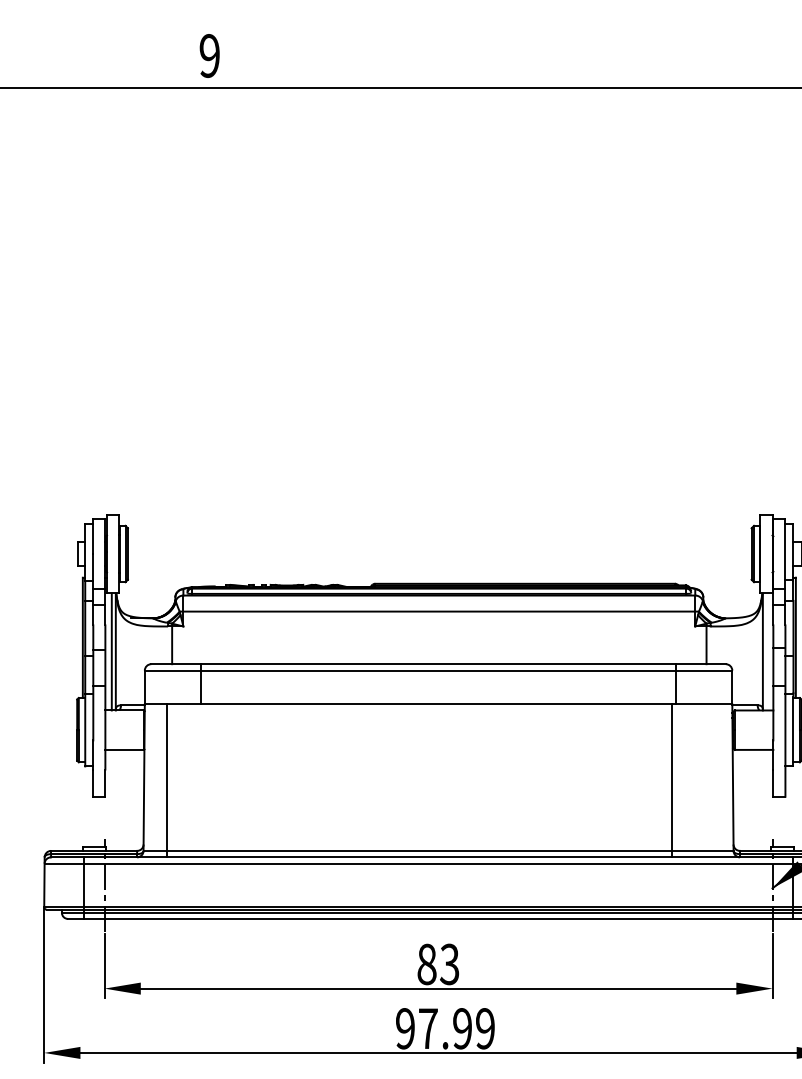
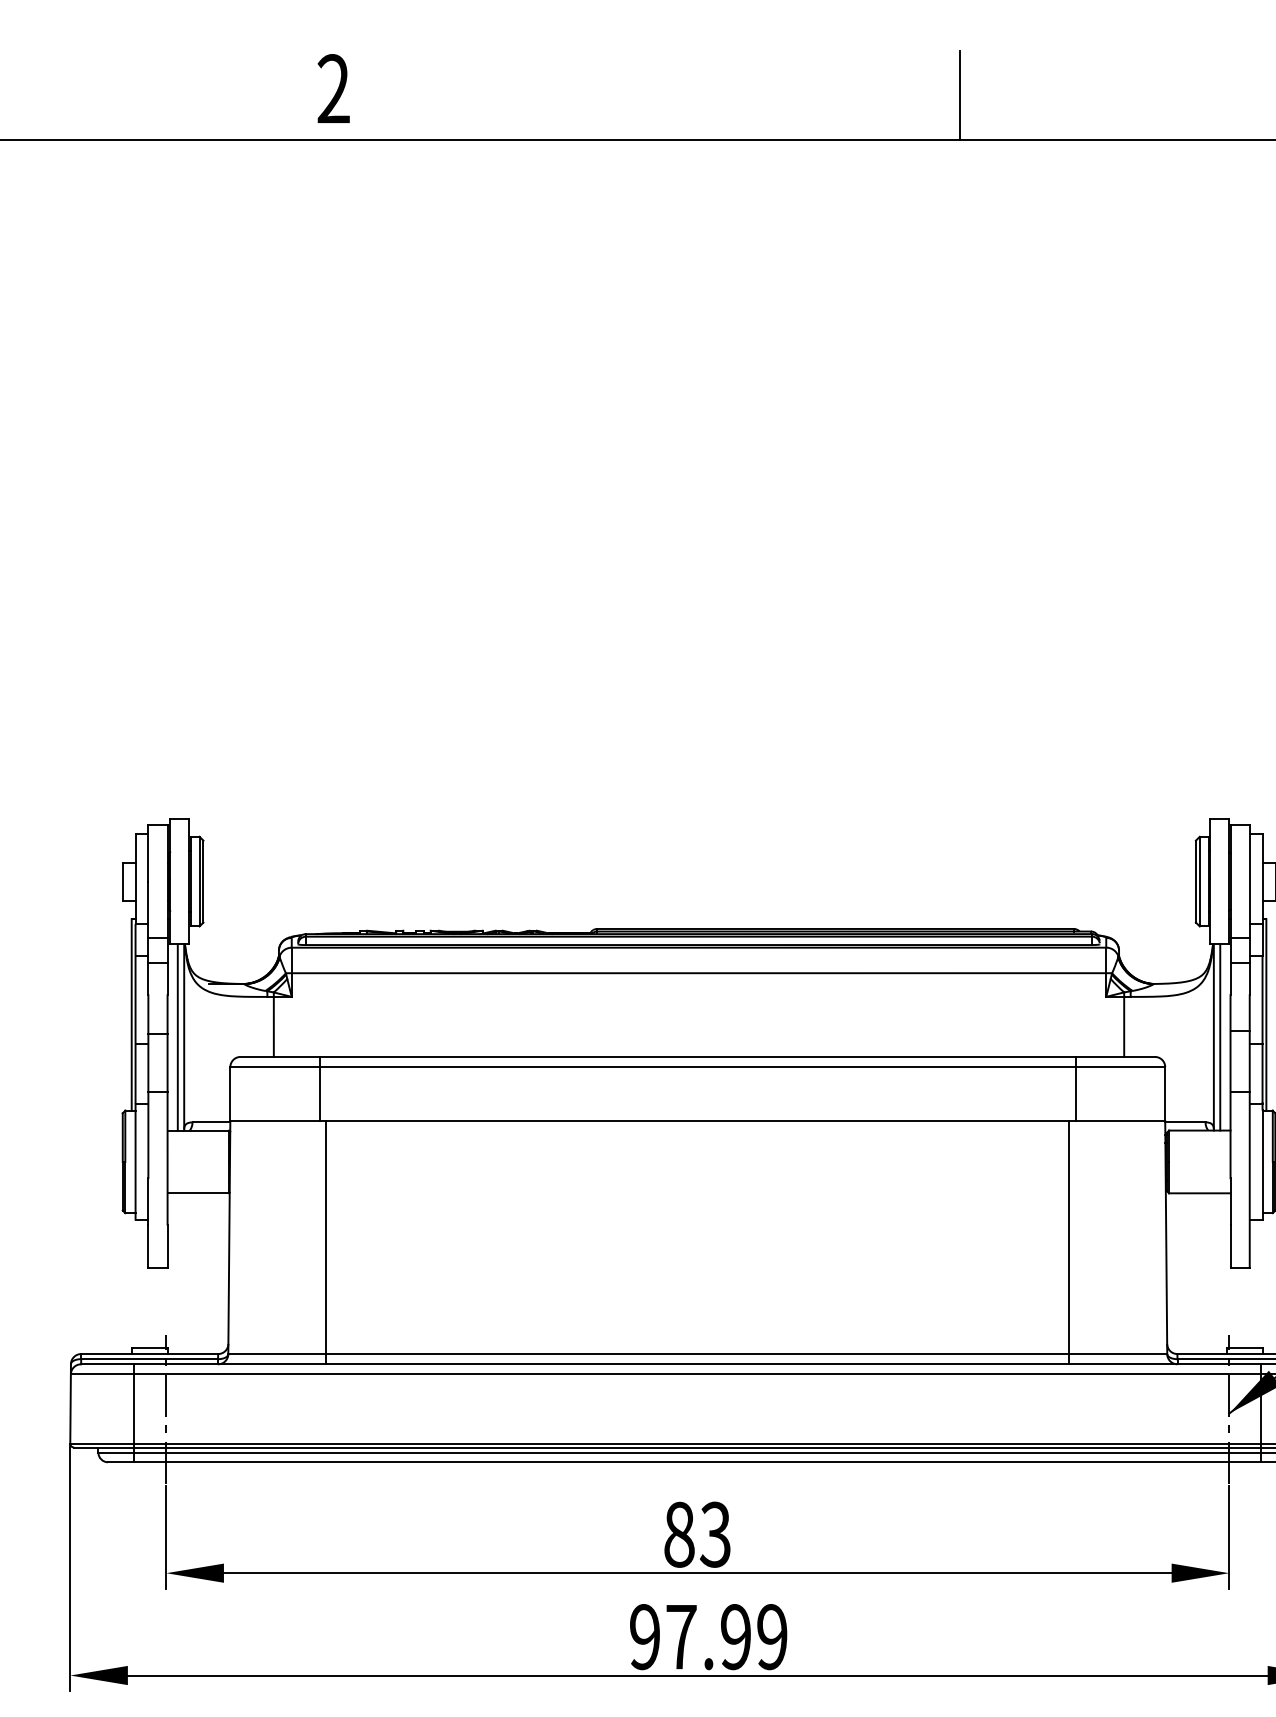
text: (209, 55) -> (333, 88), 9 -> 2
line: (603, 59) -> (960, 94), added
line: (766, 651) -> (1219, 1036), added
line: (167, 780) -> (326, 1242), moved

